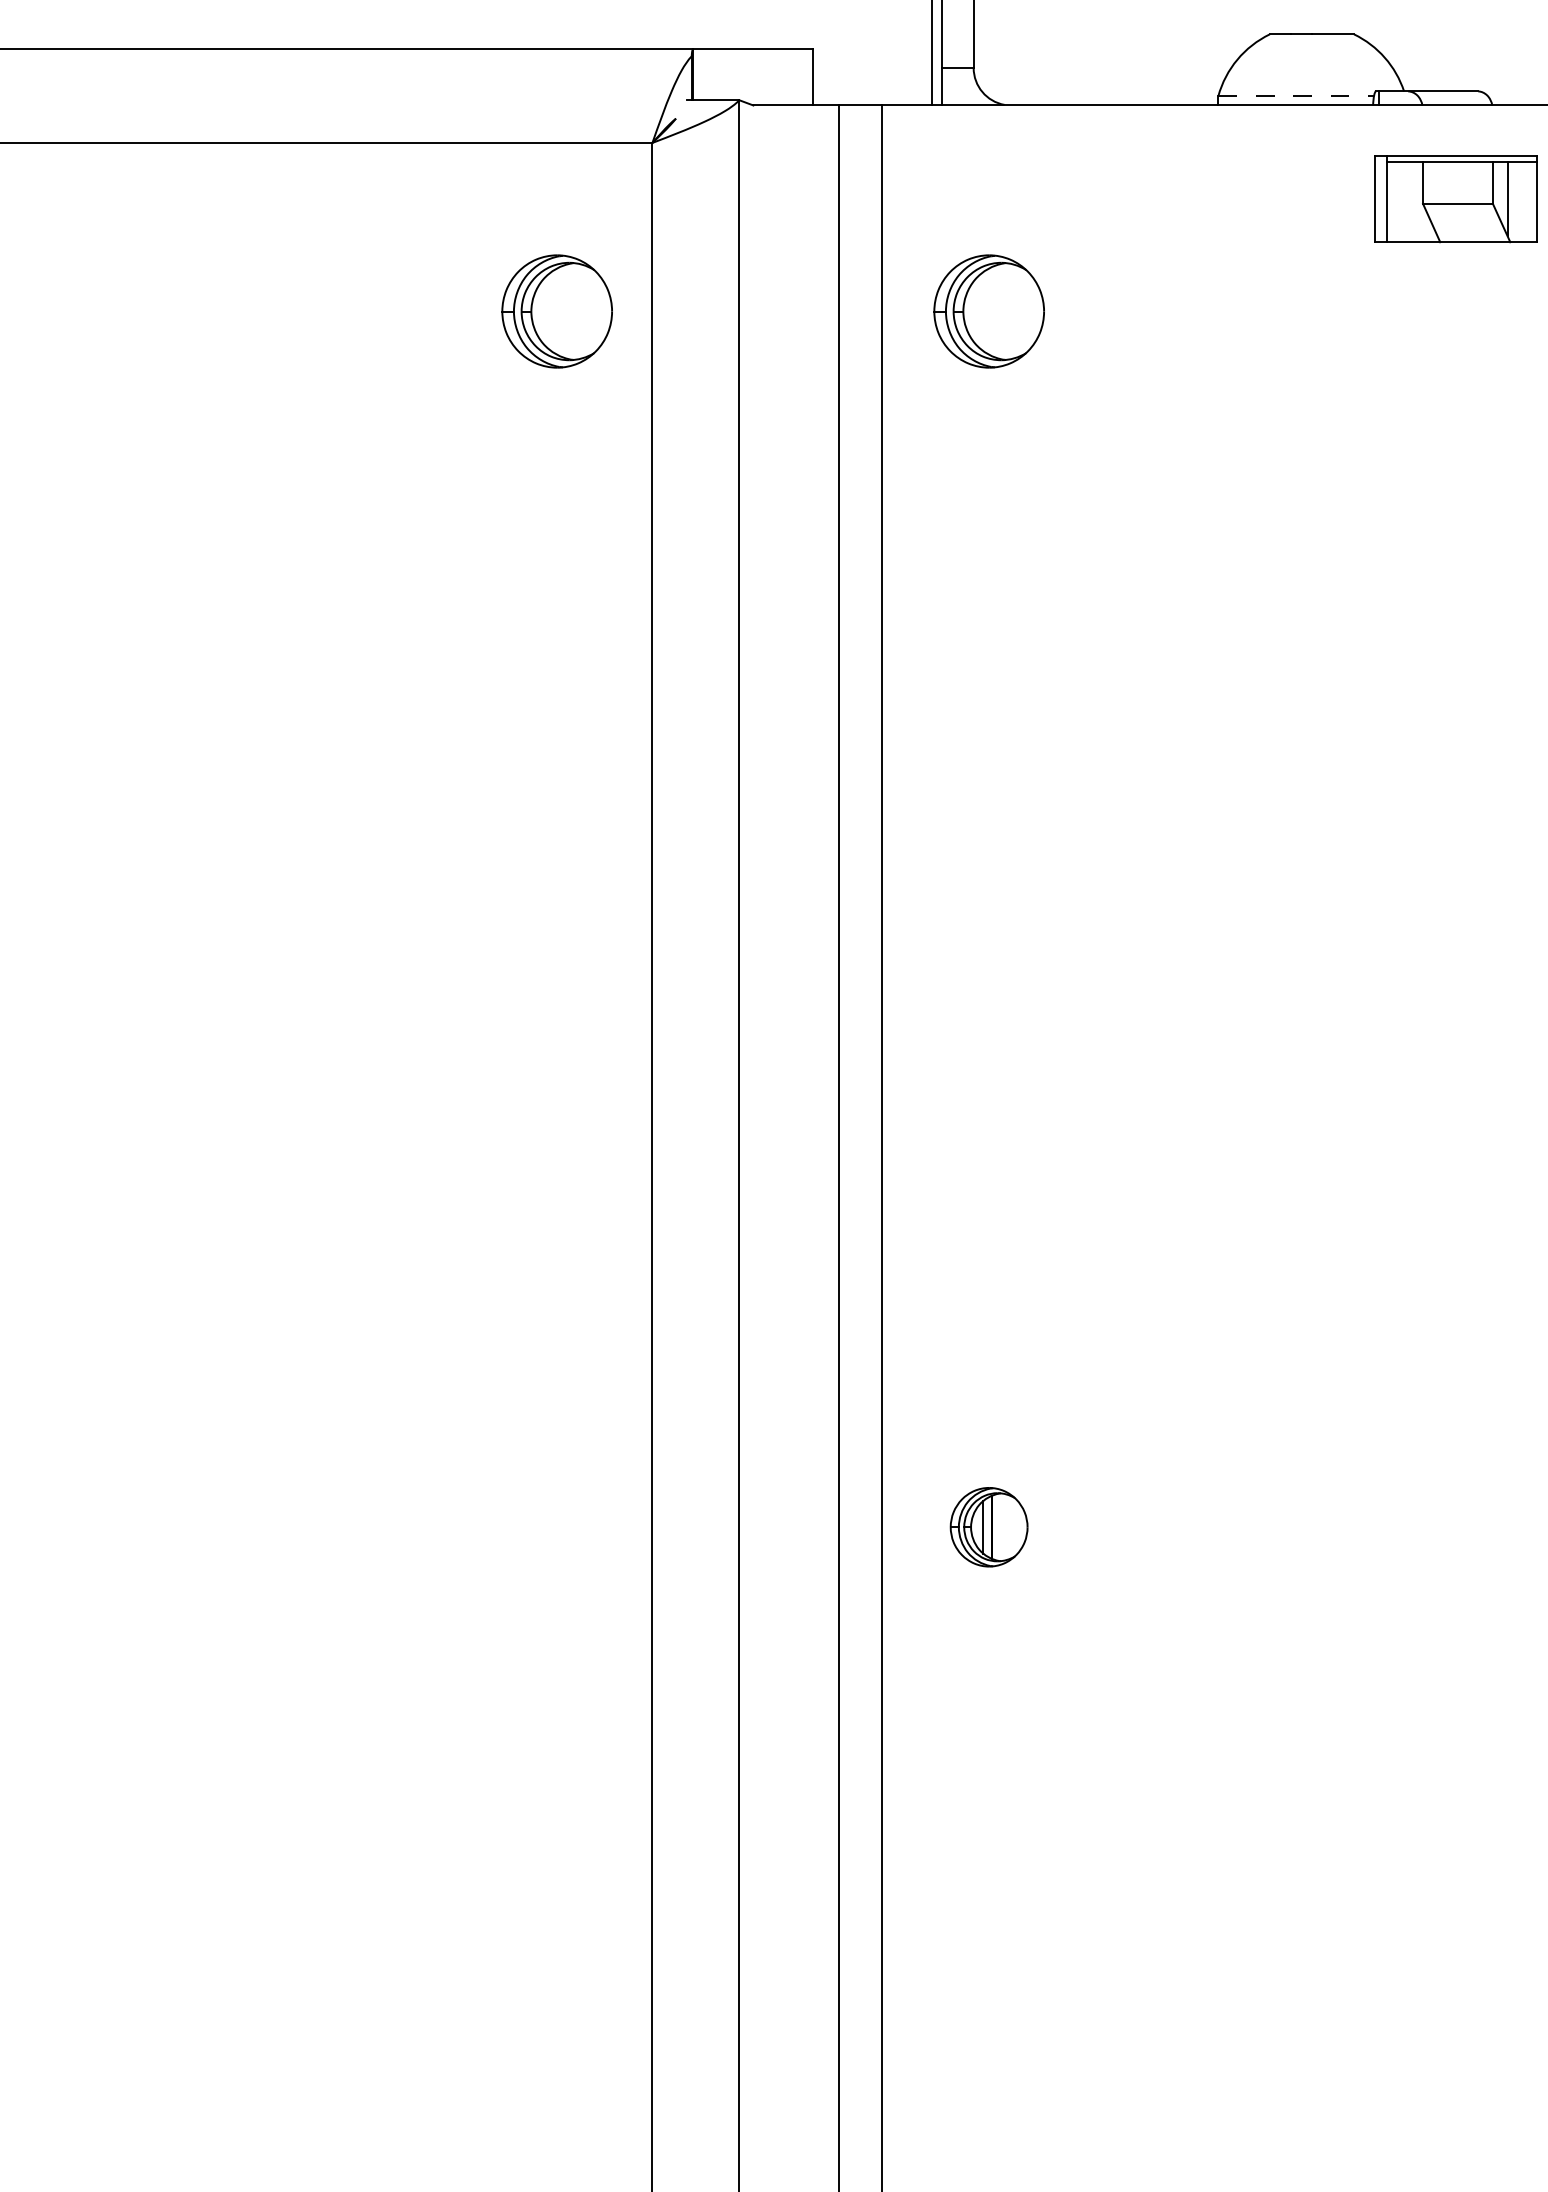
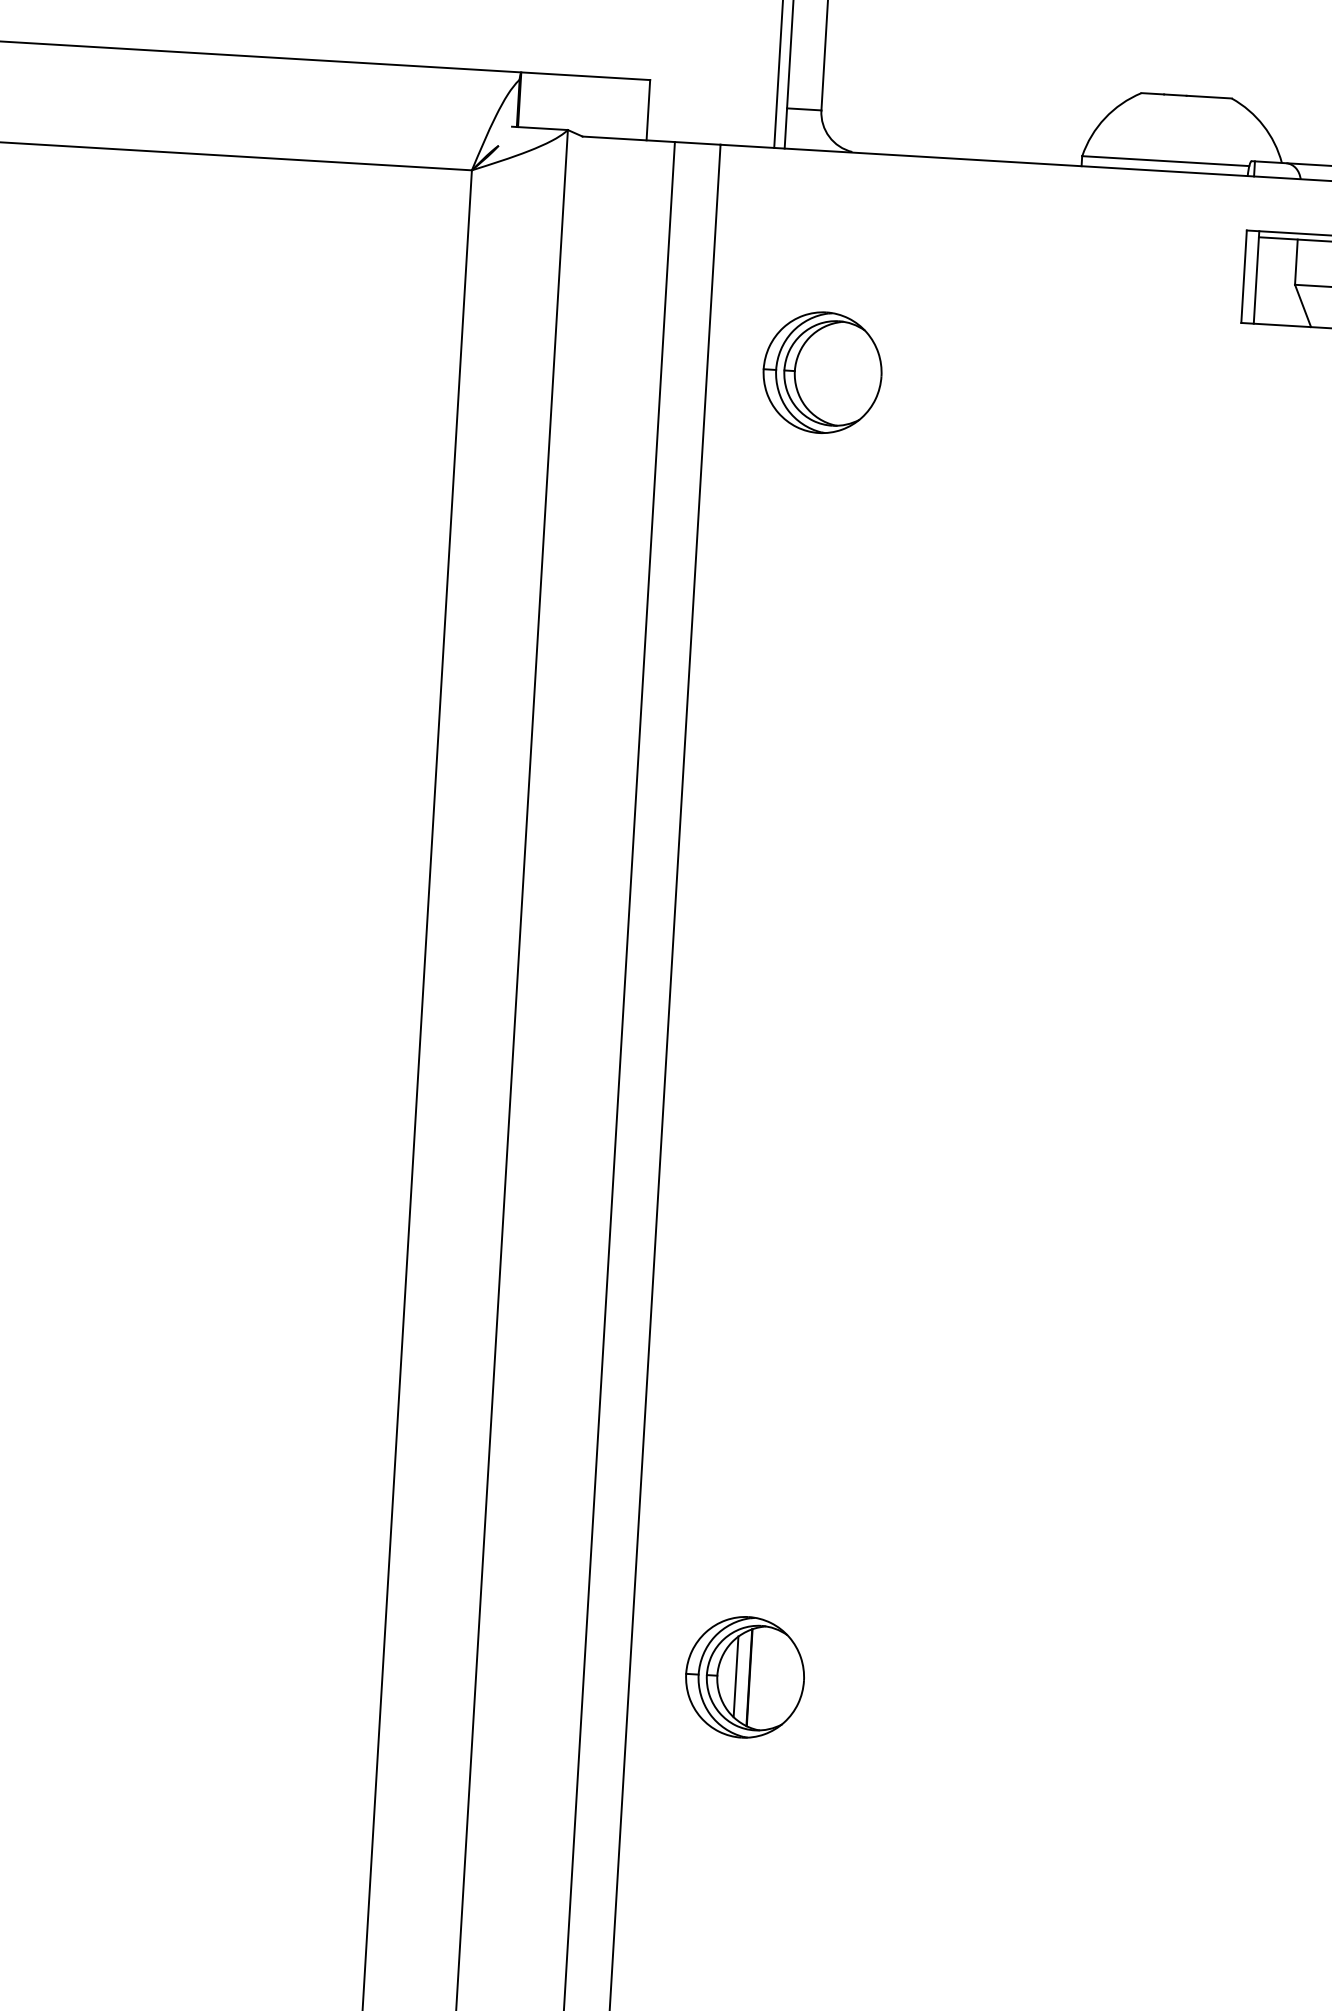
line: (1296, 96) -> (1166, 161), dashed -> solid
part: (556, 311) -> (358, 345), removed
part: (988, 1527) -> (744, 1677), size x1.43

